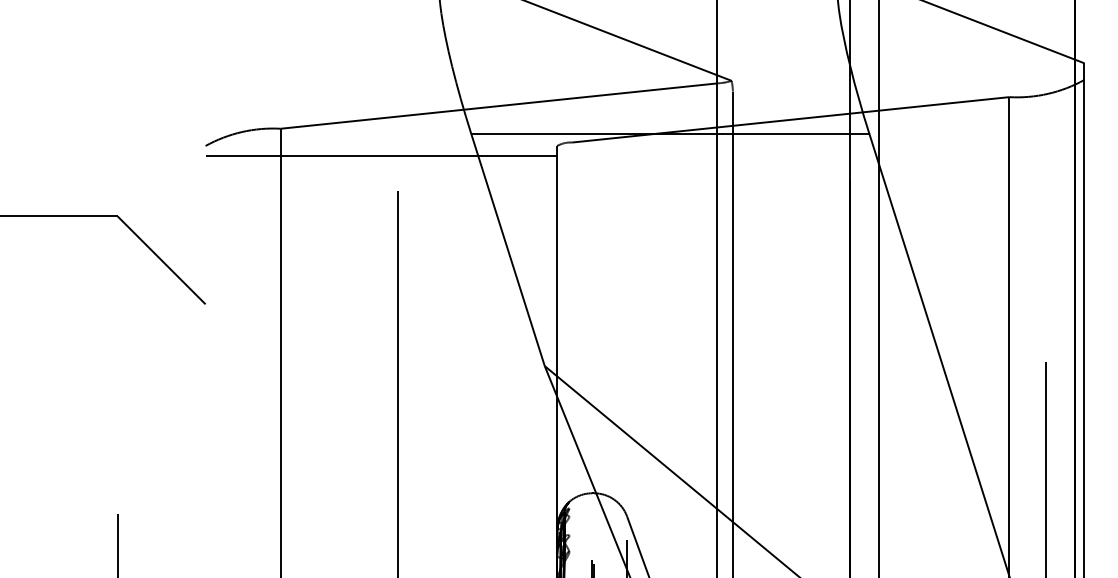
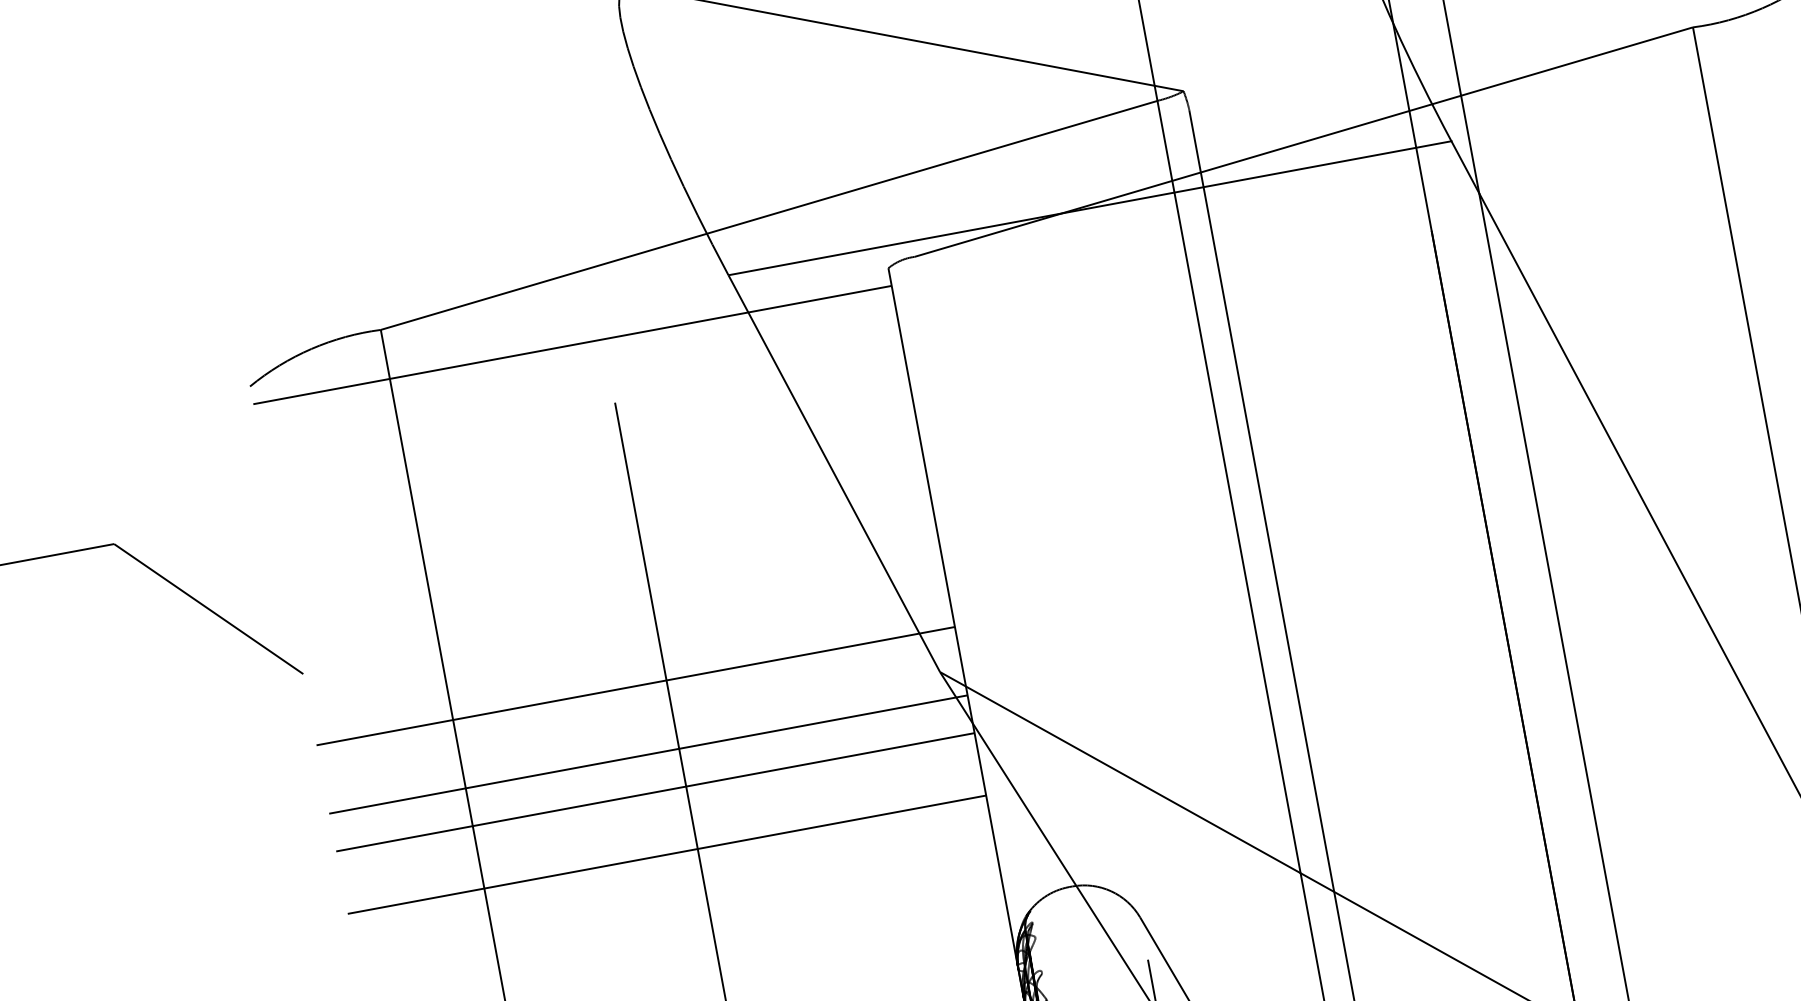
line: (381, 343) -> (635, 686), added
line: (381, 381) -> (648, 755), added
line: (381, 402) -> (655, 793), added
line: (381, 436) -> (667, 854), added

